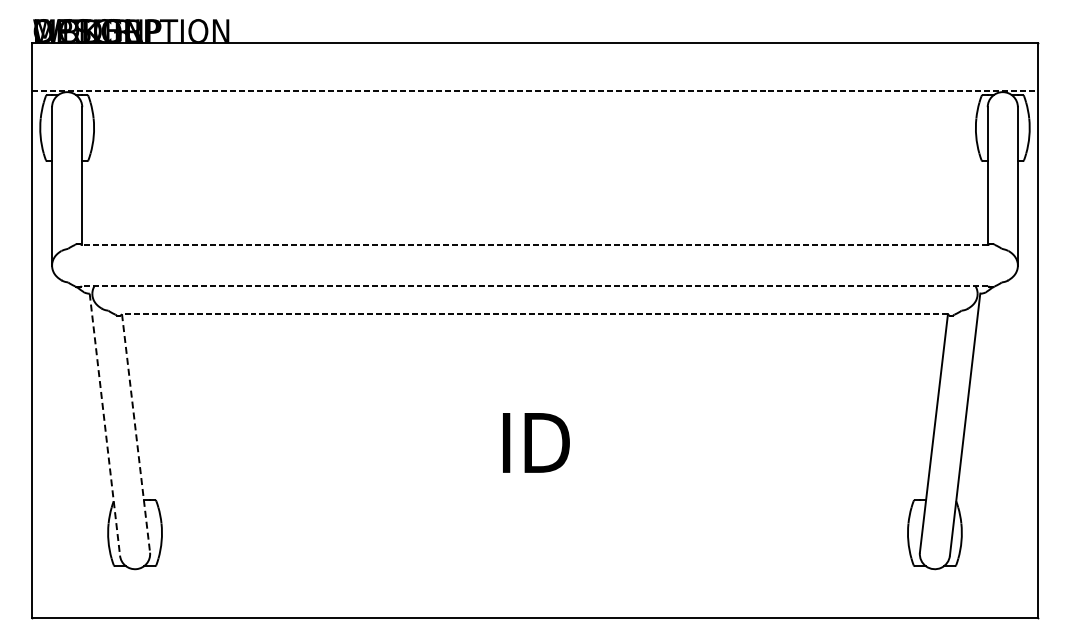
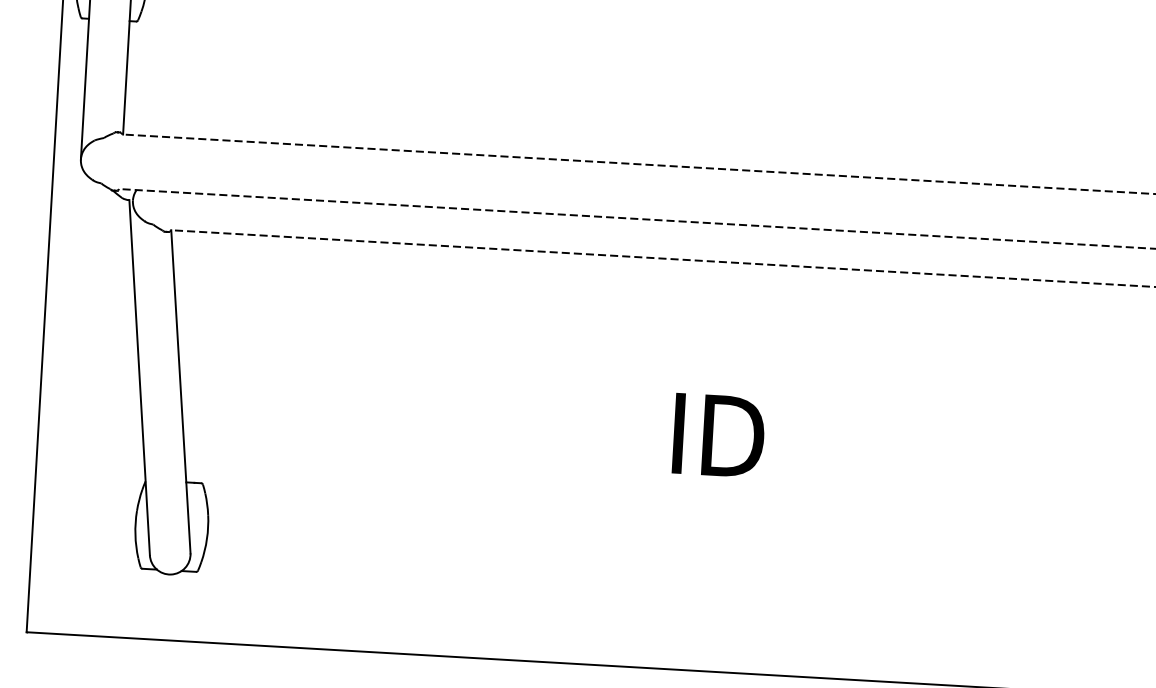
line: (104, 424) -> (139, 377), dashed -> solid
line: (136, 433) -> (181, 391), dashed -> solid

